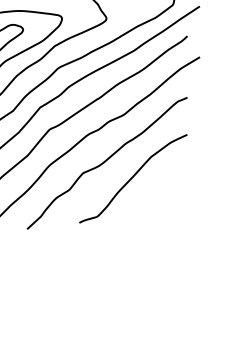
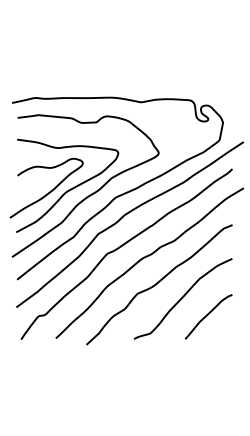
curve: (161, 197) -> (208, 315), added

